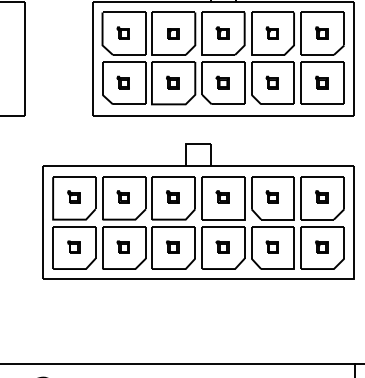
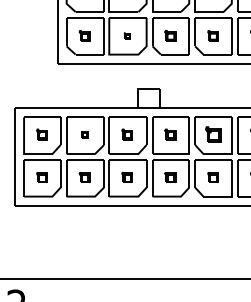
part: (172, 82) -> (126, 35), size x0.6
part: (122, 196) -> (83, 134), size x0.6
part: (271, 196) -> (212, 134), size x1.4

